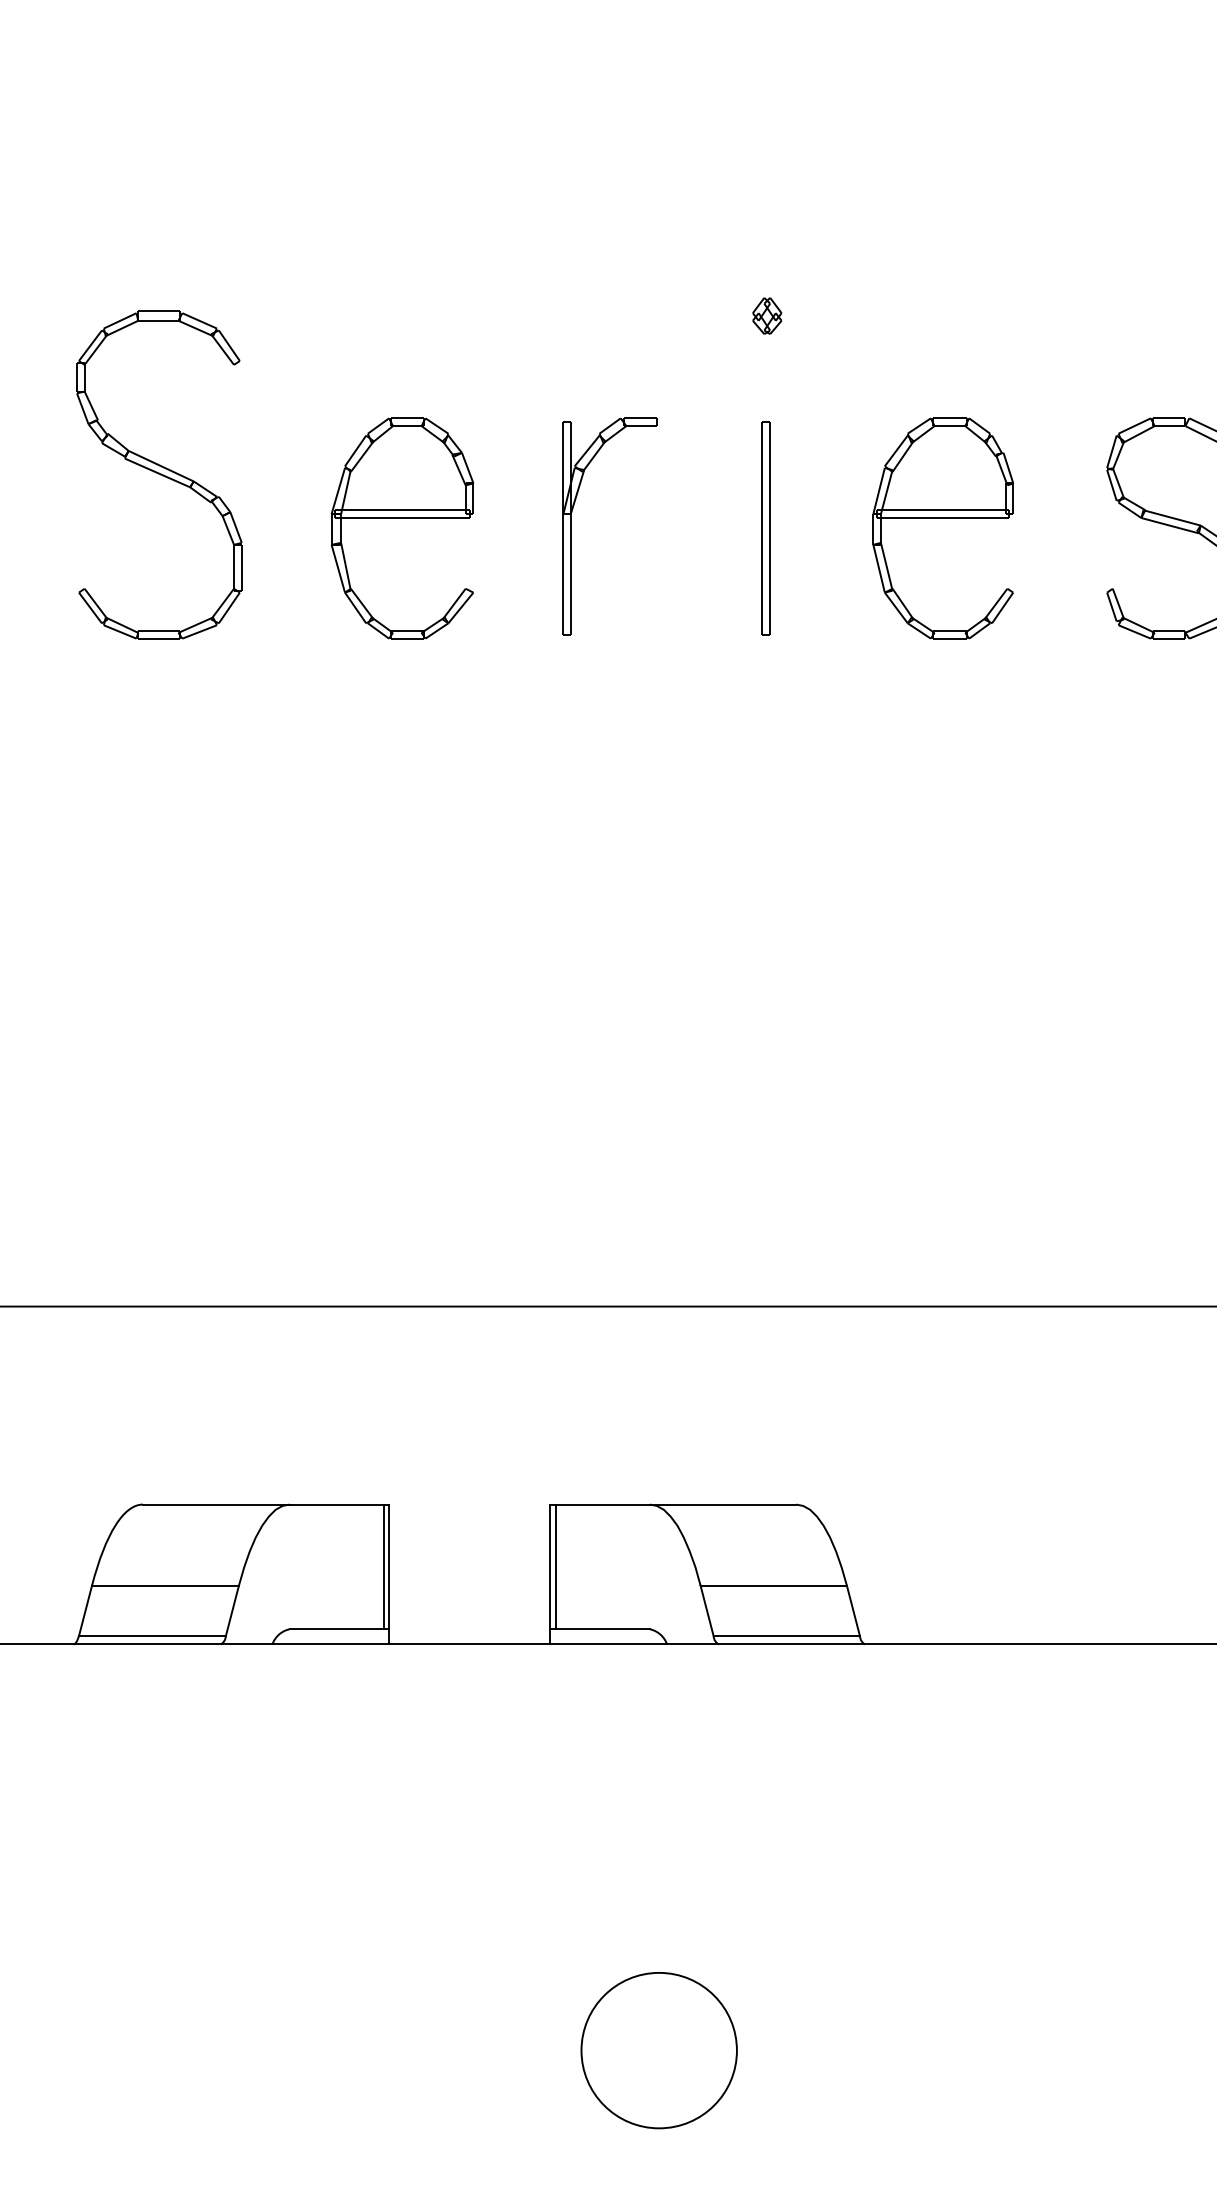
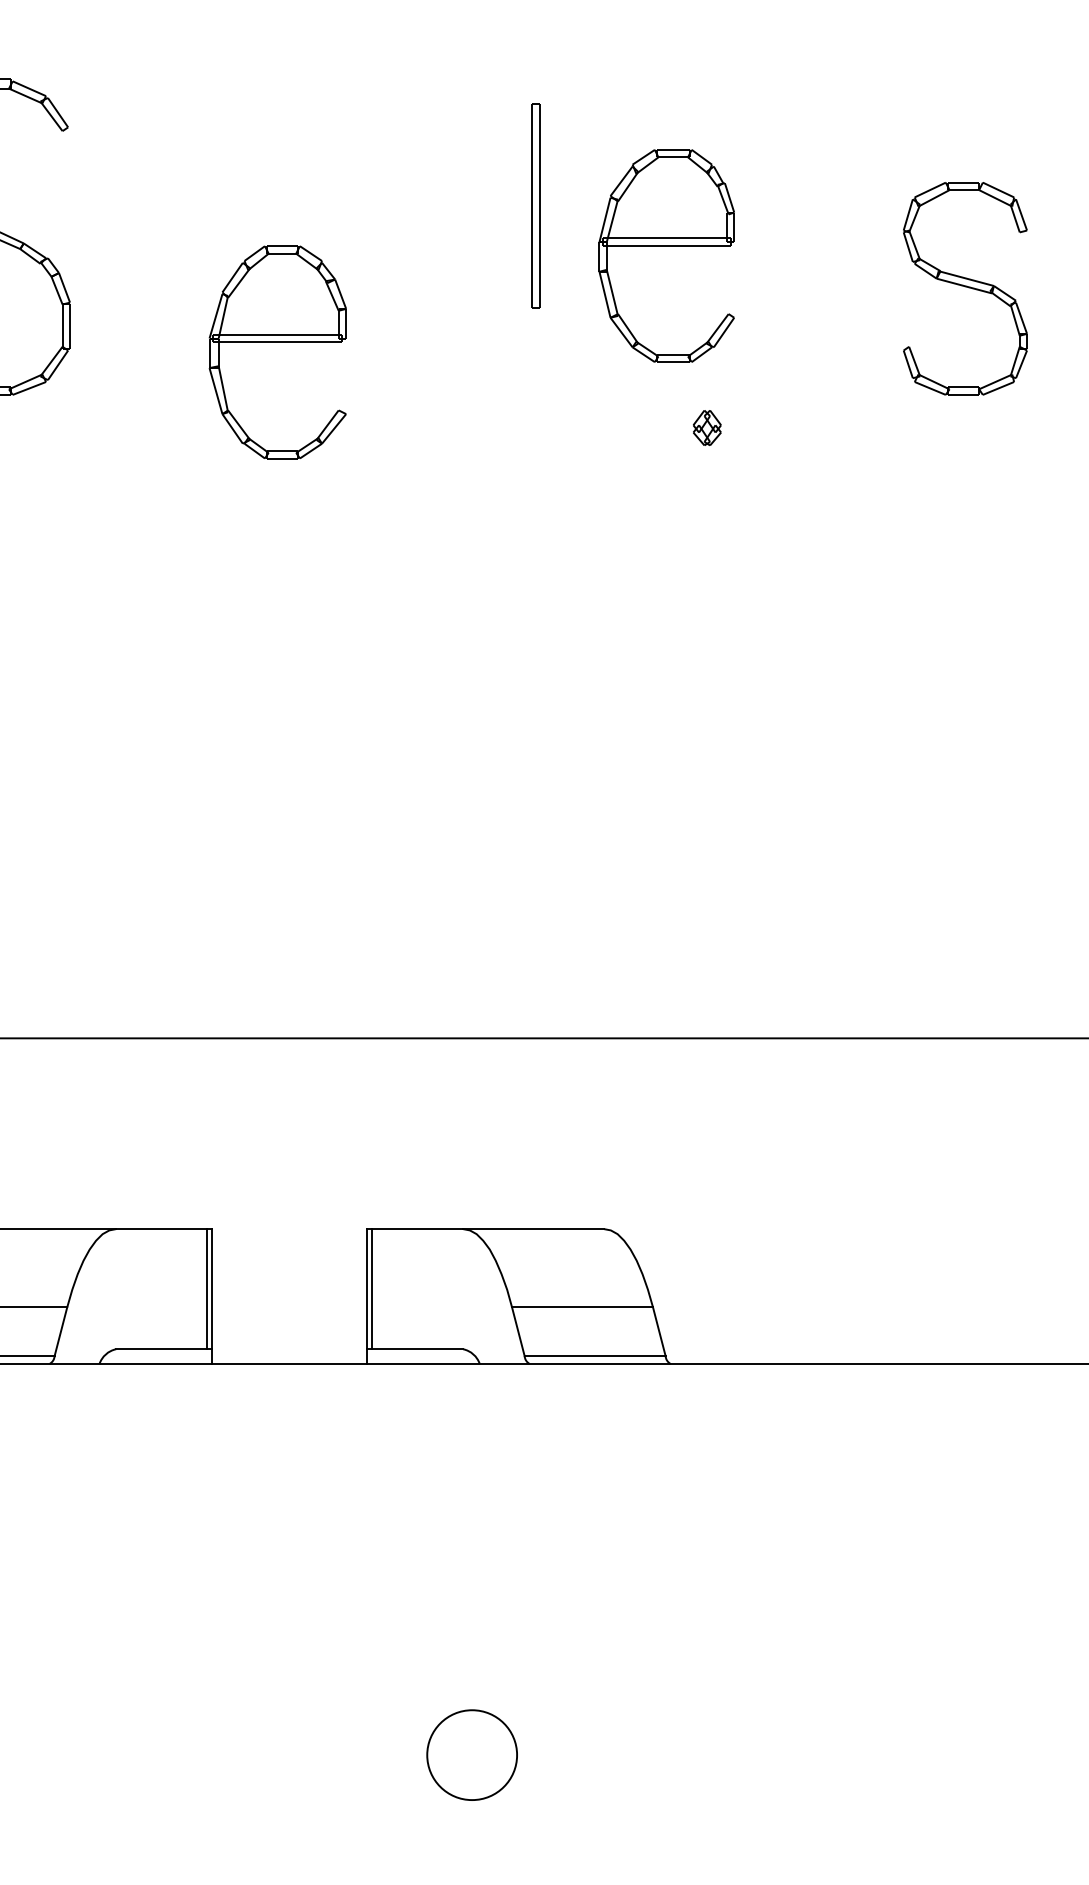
part: (767, 315) -> (707, 427), moved
part: (402, 518) -> (277, 342), moved
part: (942, 518) -> (666, 246), moved
part: (571, 526) -> (387, 286), removed
part: (765, 528) -> (535, 205), moved
circle: (658, 2050) -> (471, 1755), size x0.6

